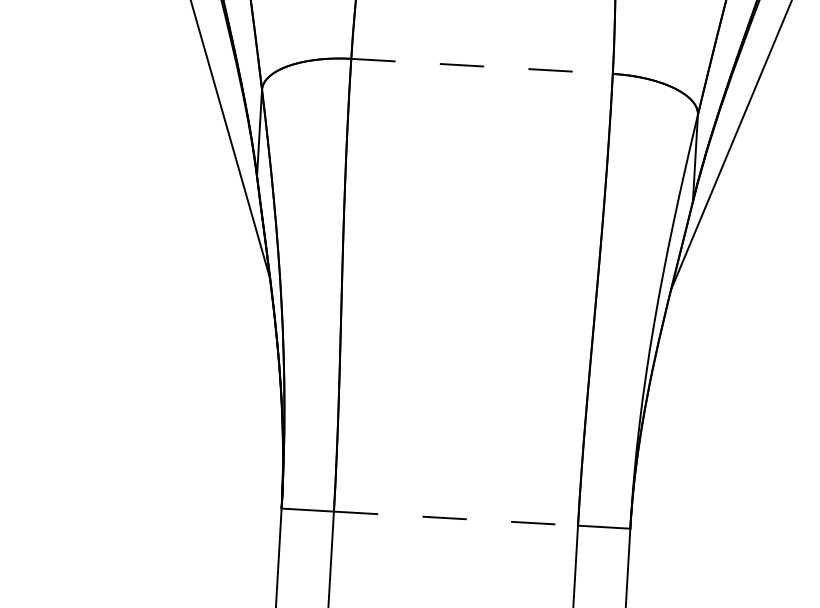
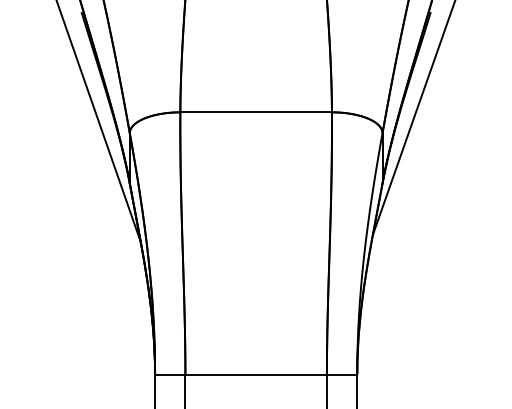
line: (482, 66) -> (256, 112), dashed -> solid
line: (456, 518) -> (256, 374), dashed -> solid

